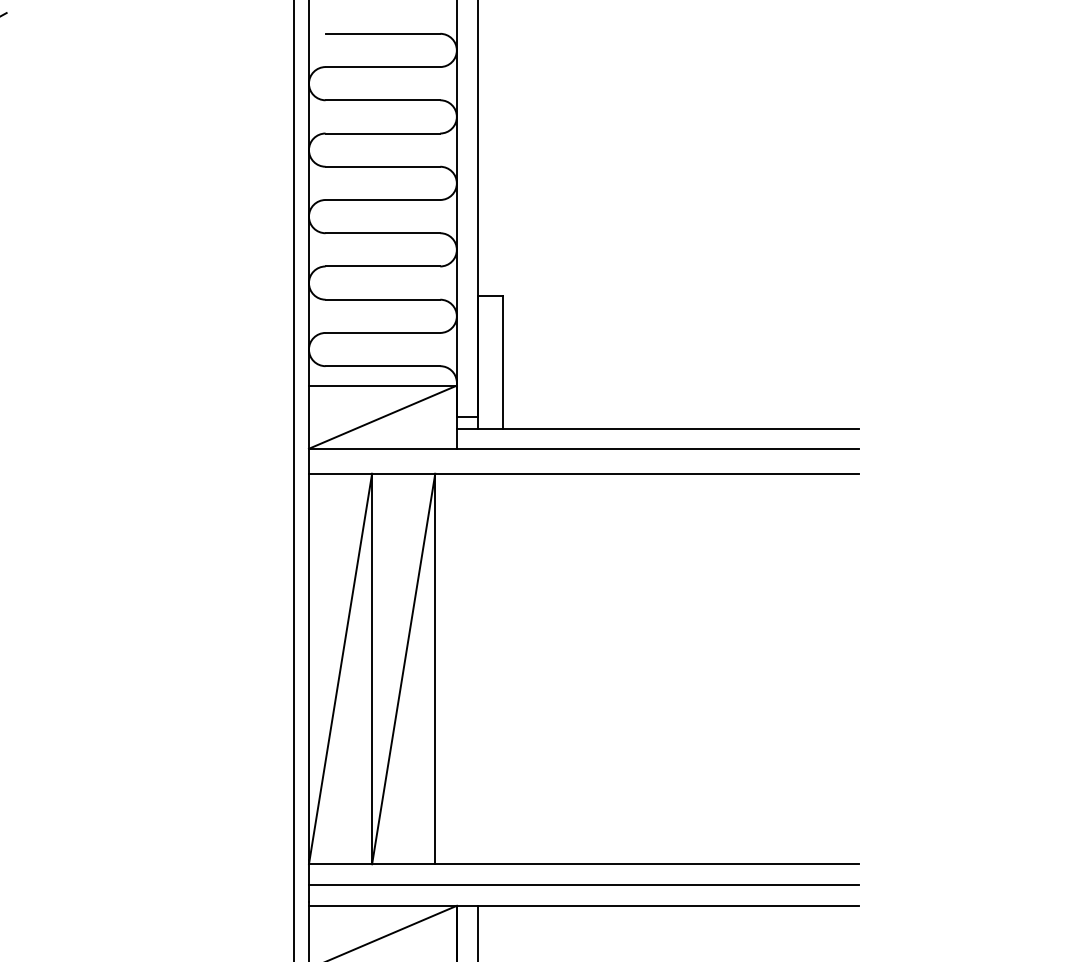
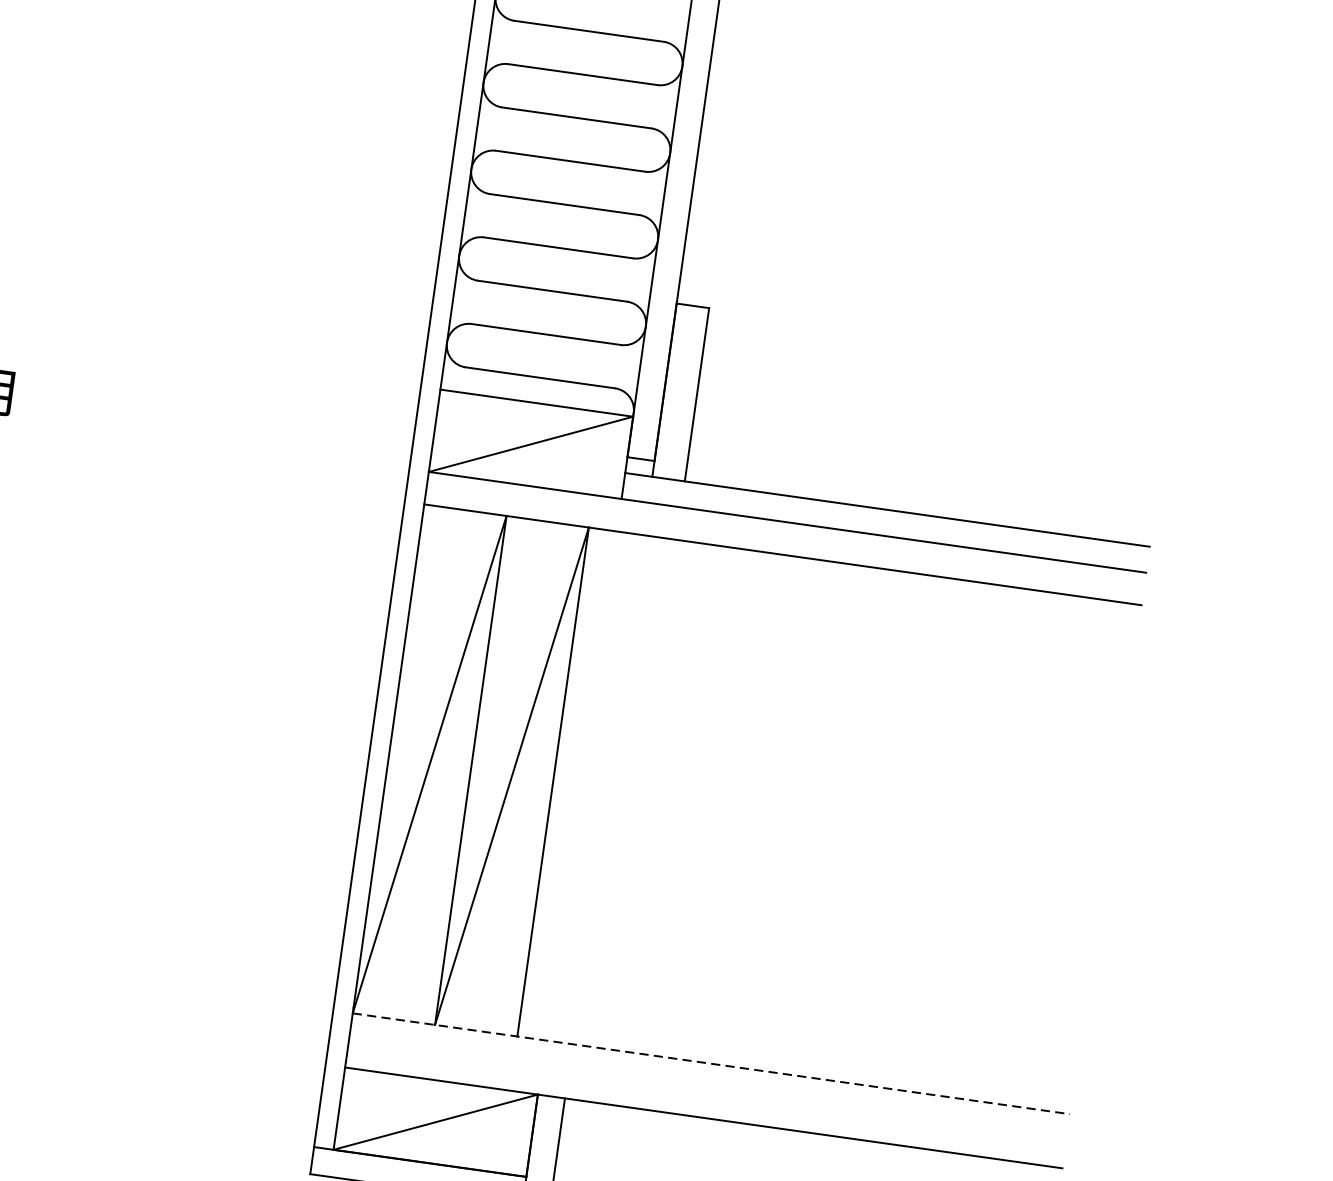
line: (584, 864) -> (711, 1064), solid -> dashed
line: (583, 885) -> (706, 1091), removed

